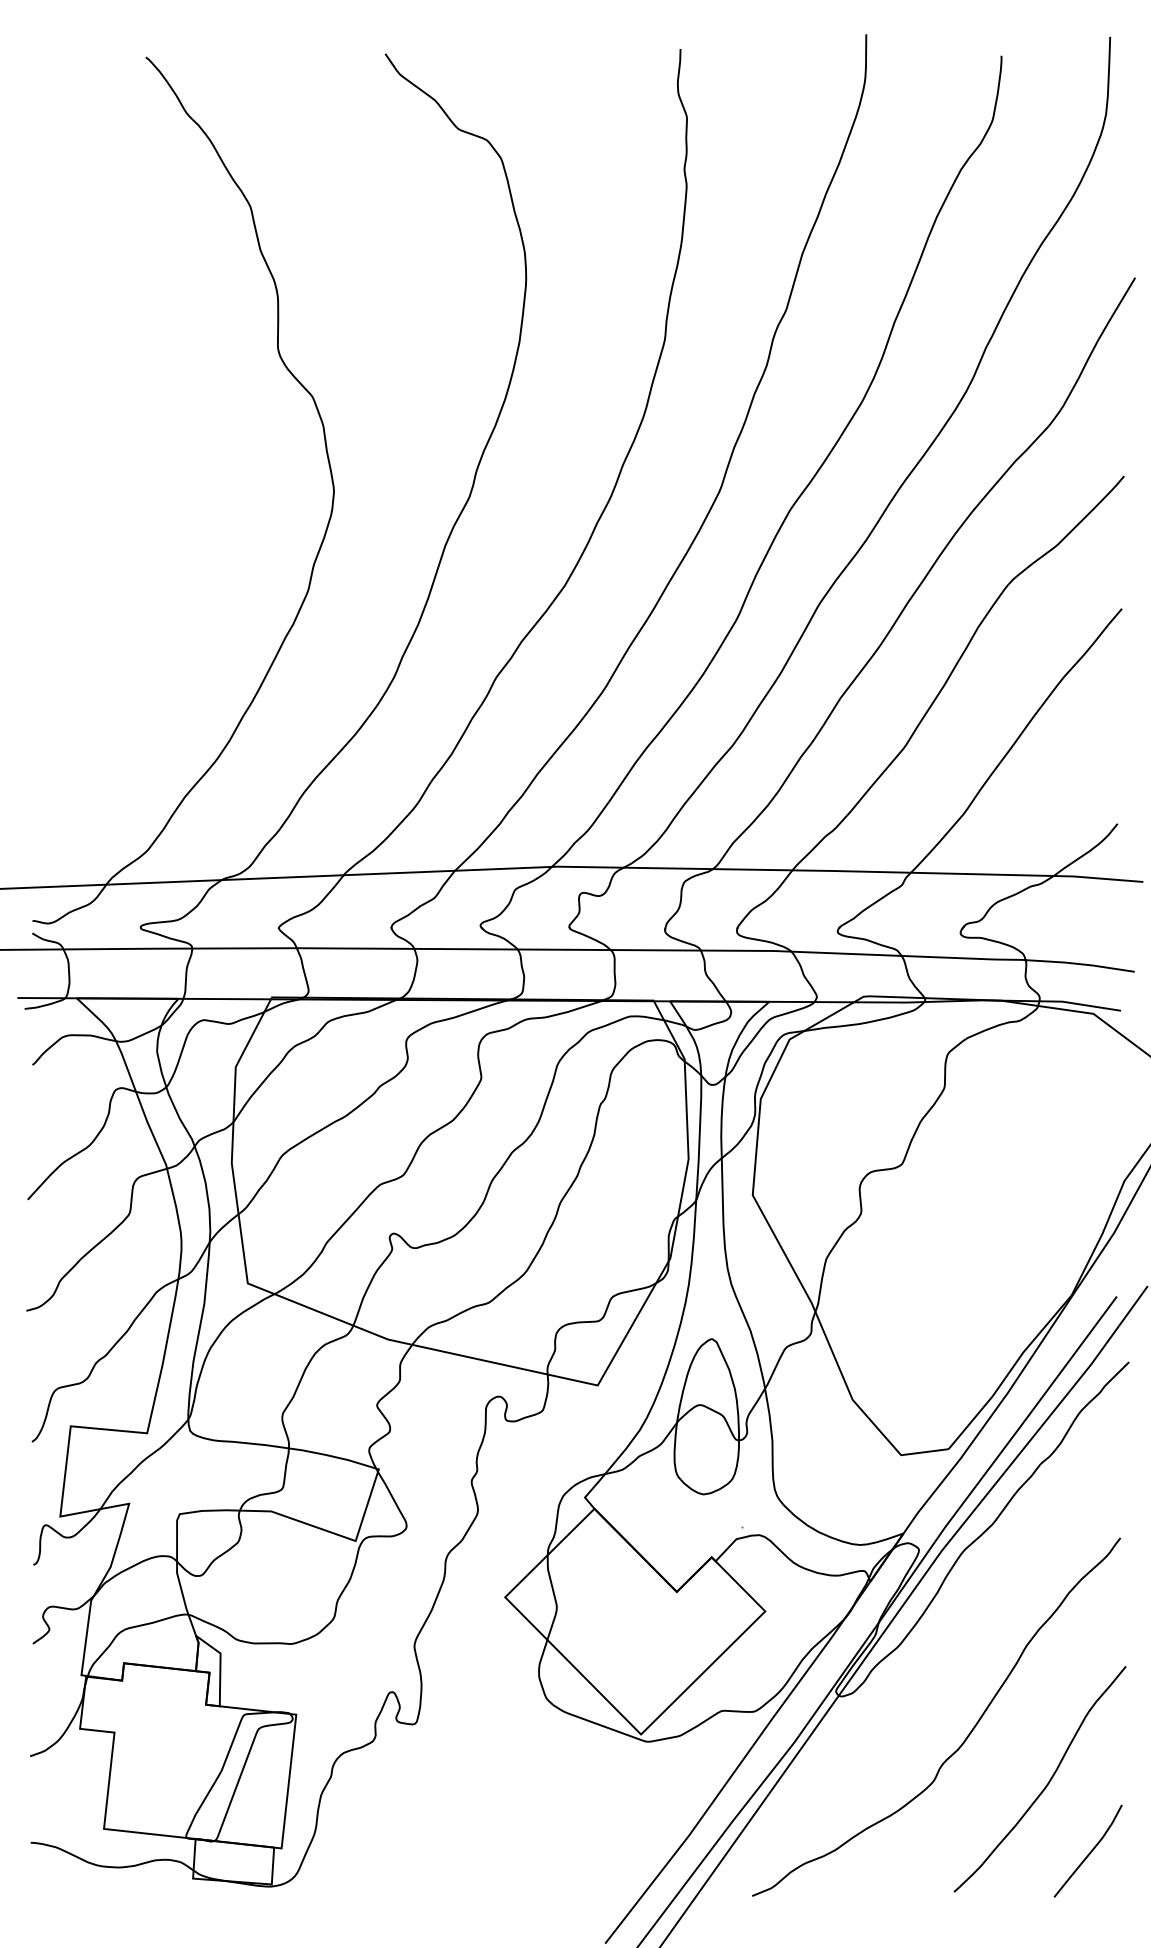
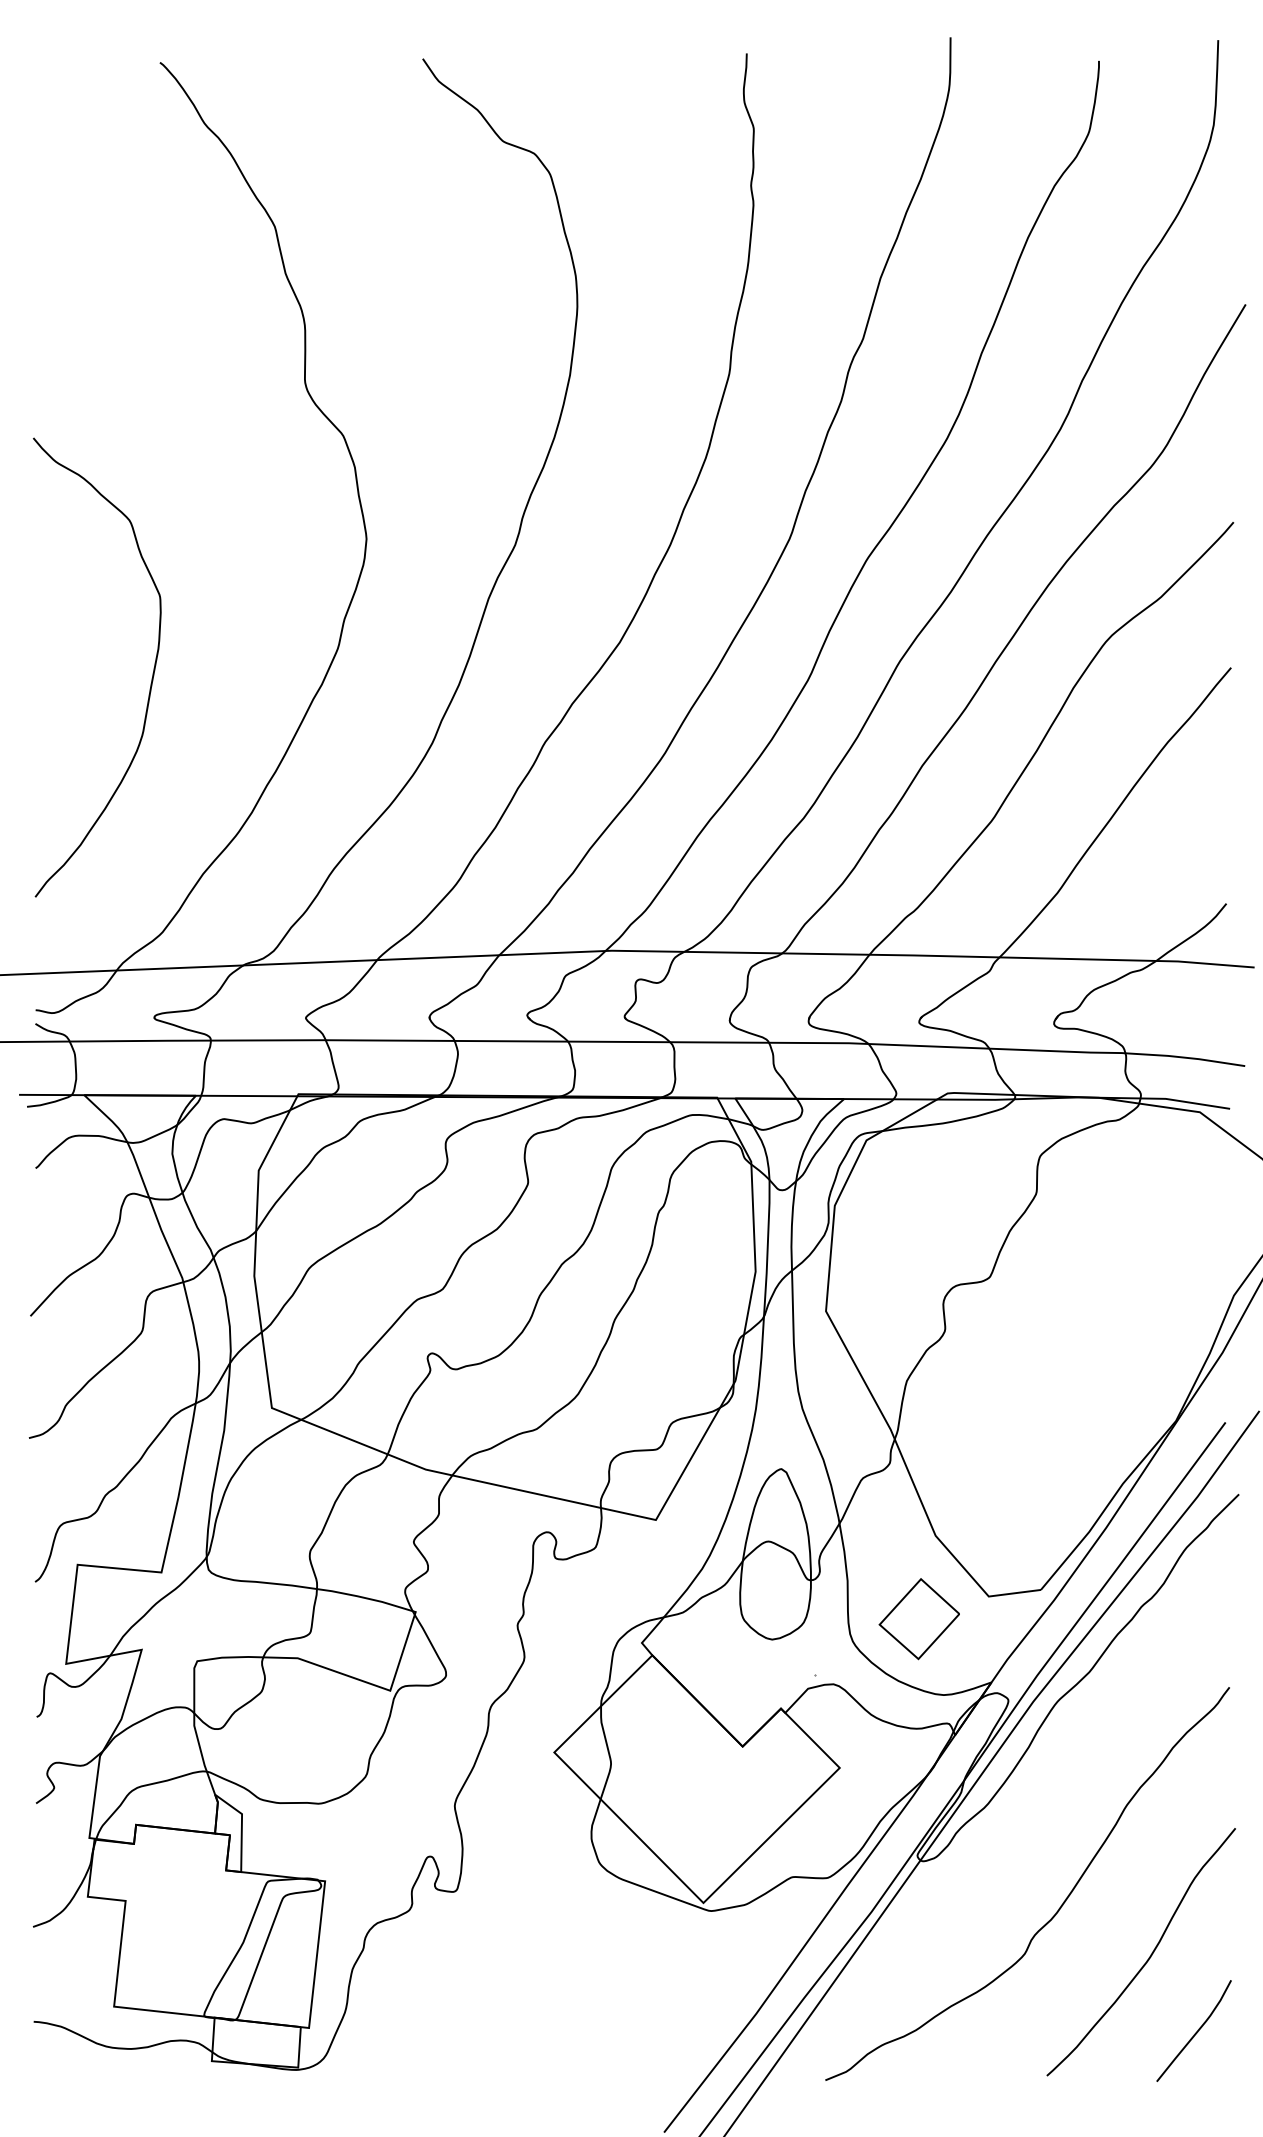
curve: (138, 618) -> (151, 678), added
part: (837, 1476) -> (918, 1619), added

